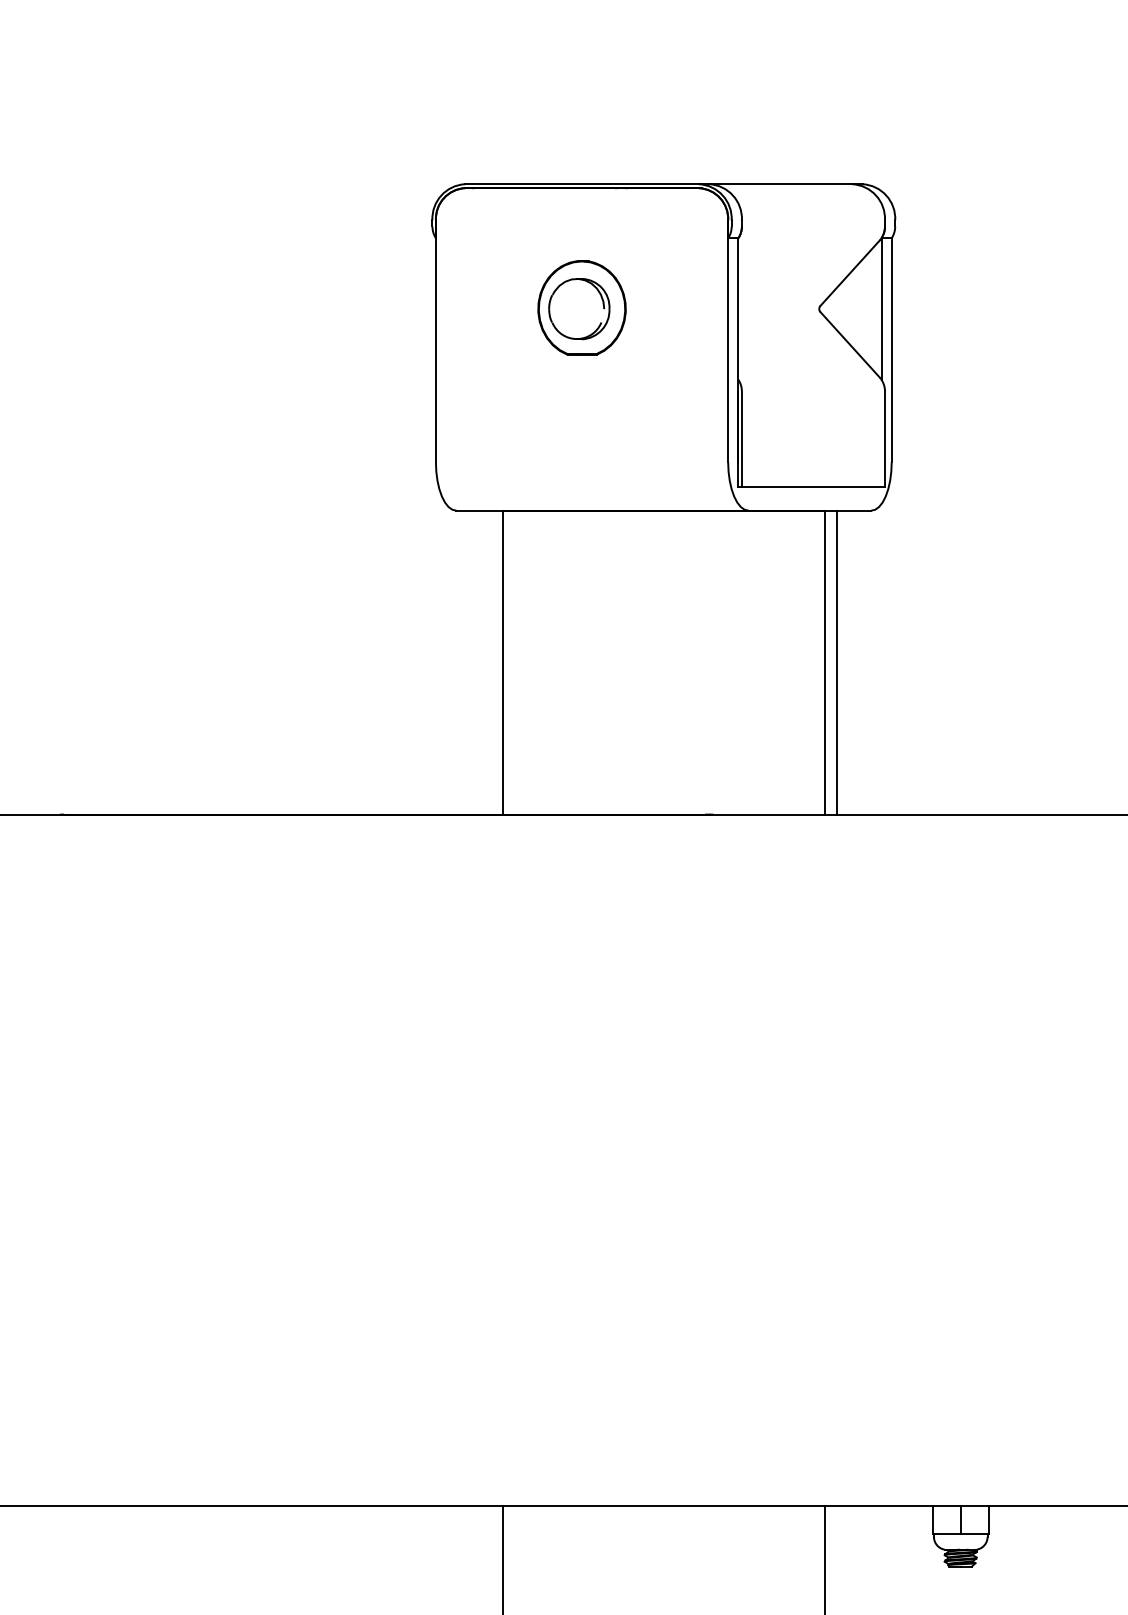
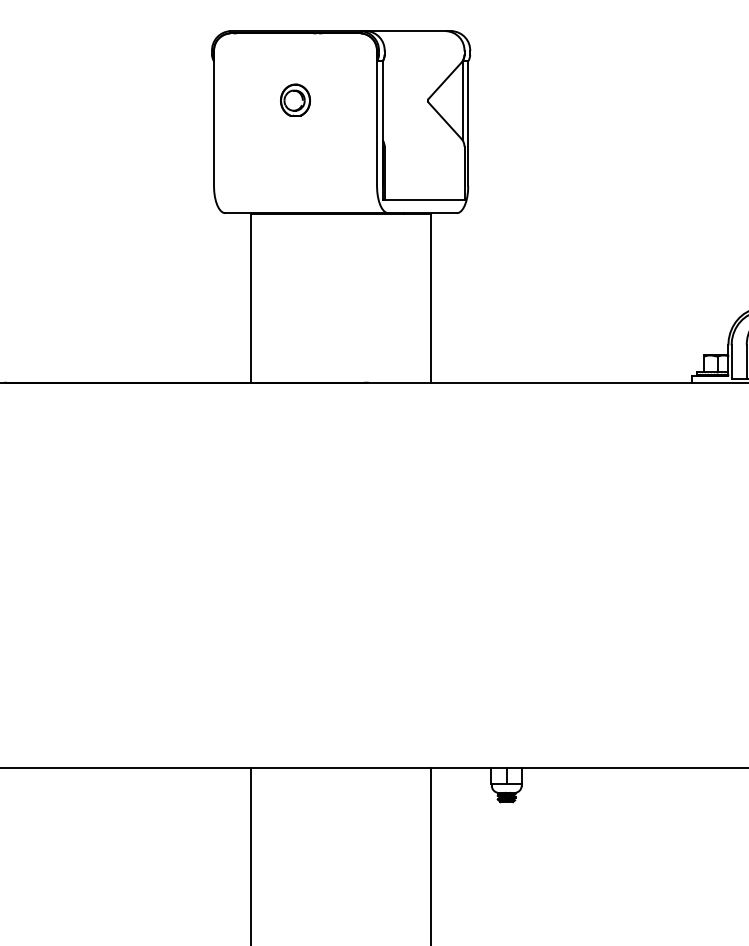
part: (582, 308) -> (295, 100), size x0.6
line: (836, 661) -> (437, 297), removed

